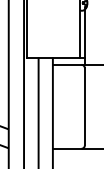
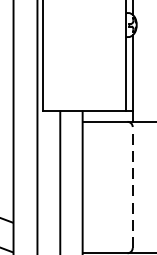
line: (84, 106) -> (132, 187), solid -> dashed

